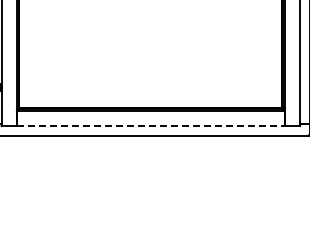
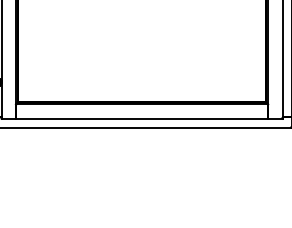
line: (150, 126) -> (141, 119), dashed -> solid

